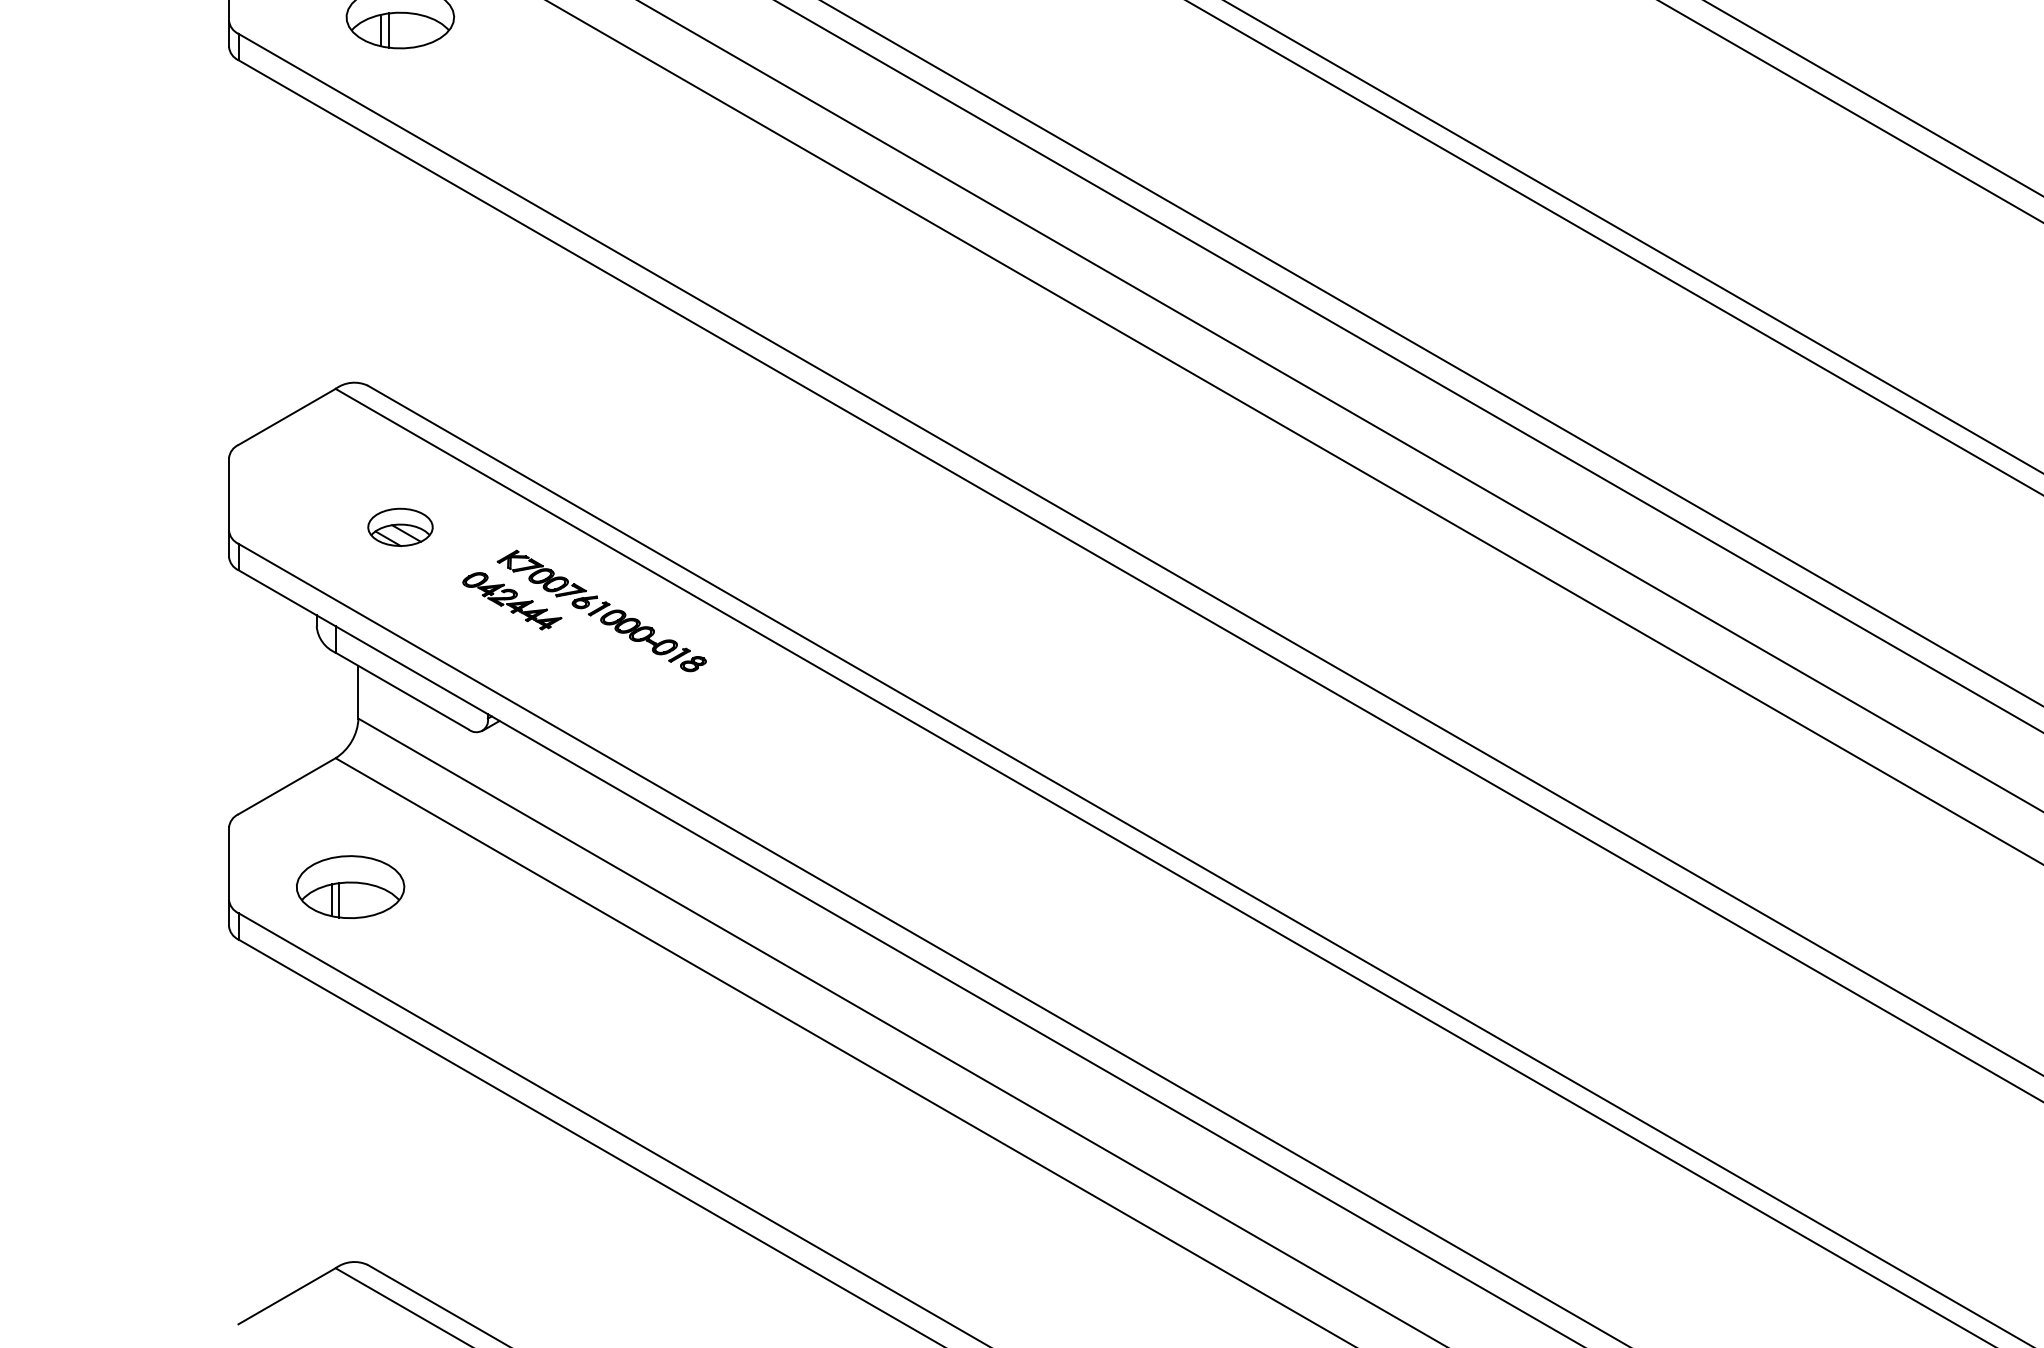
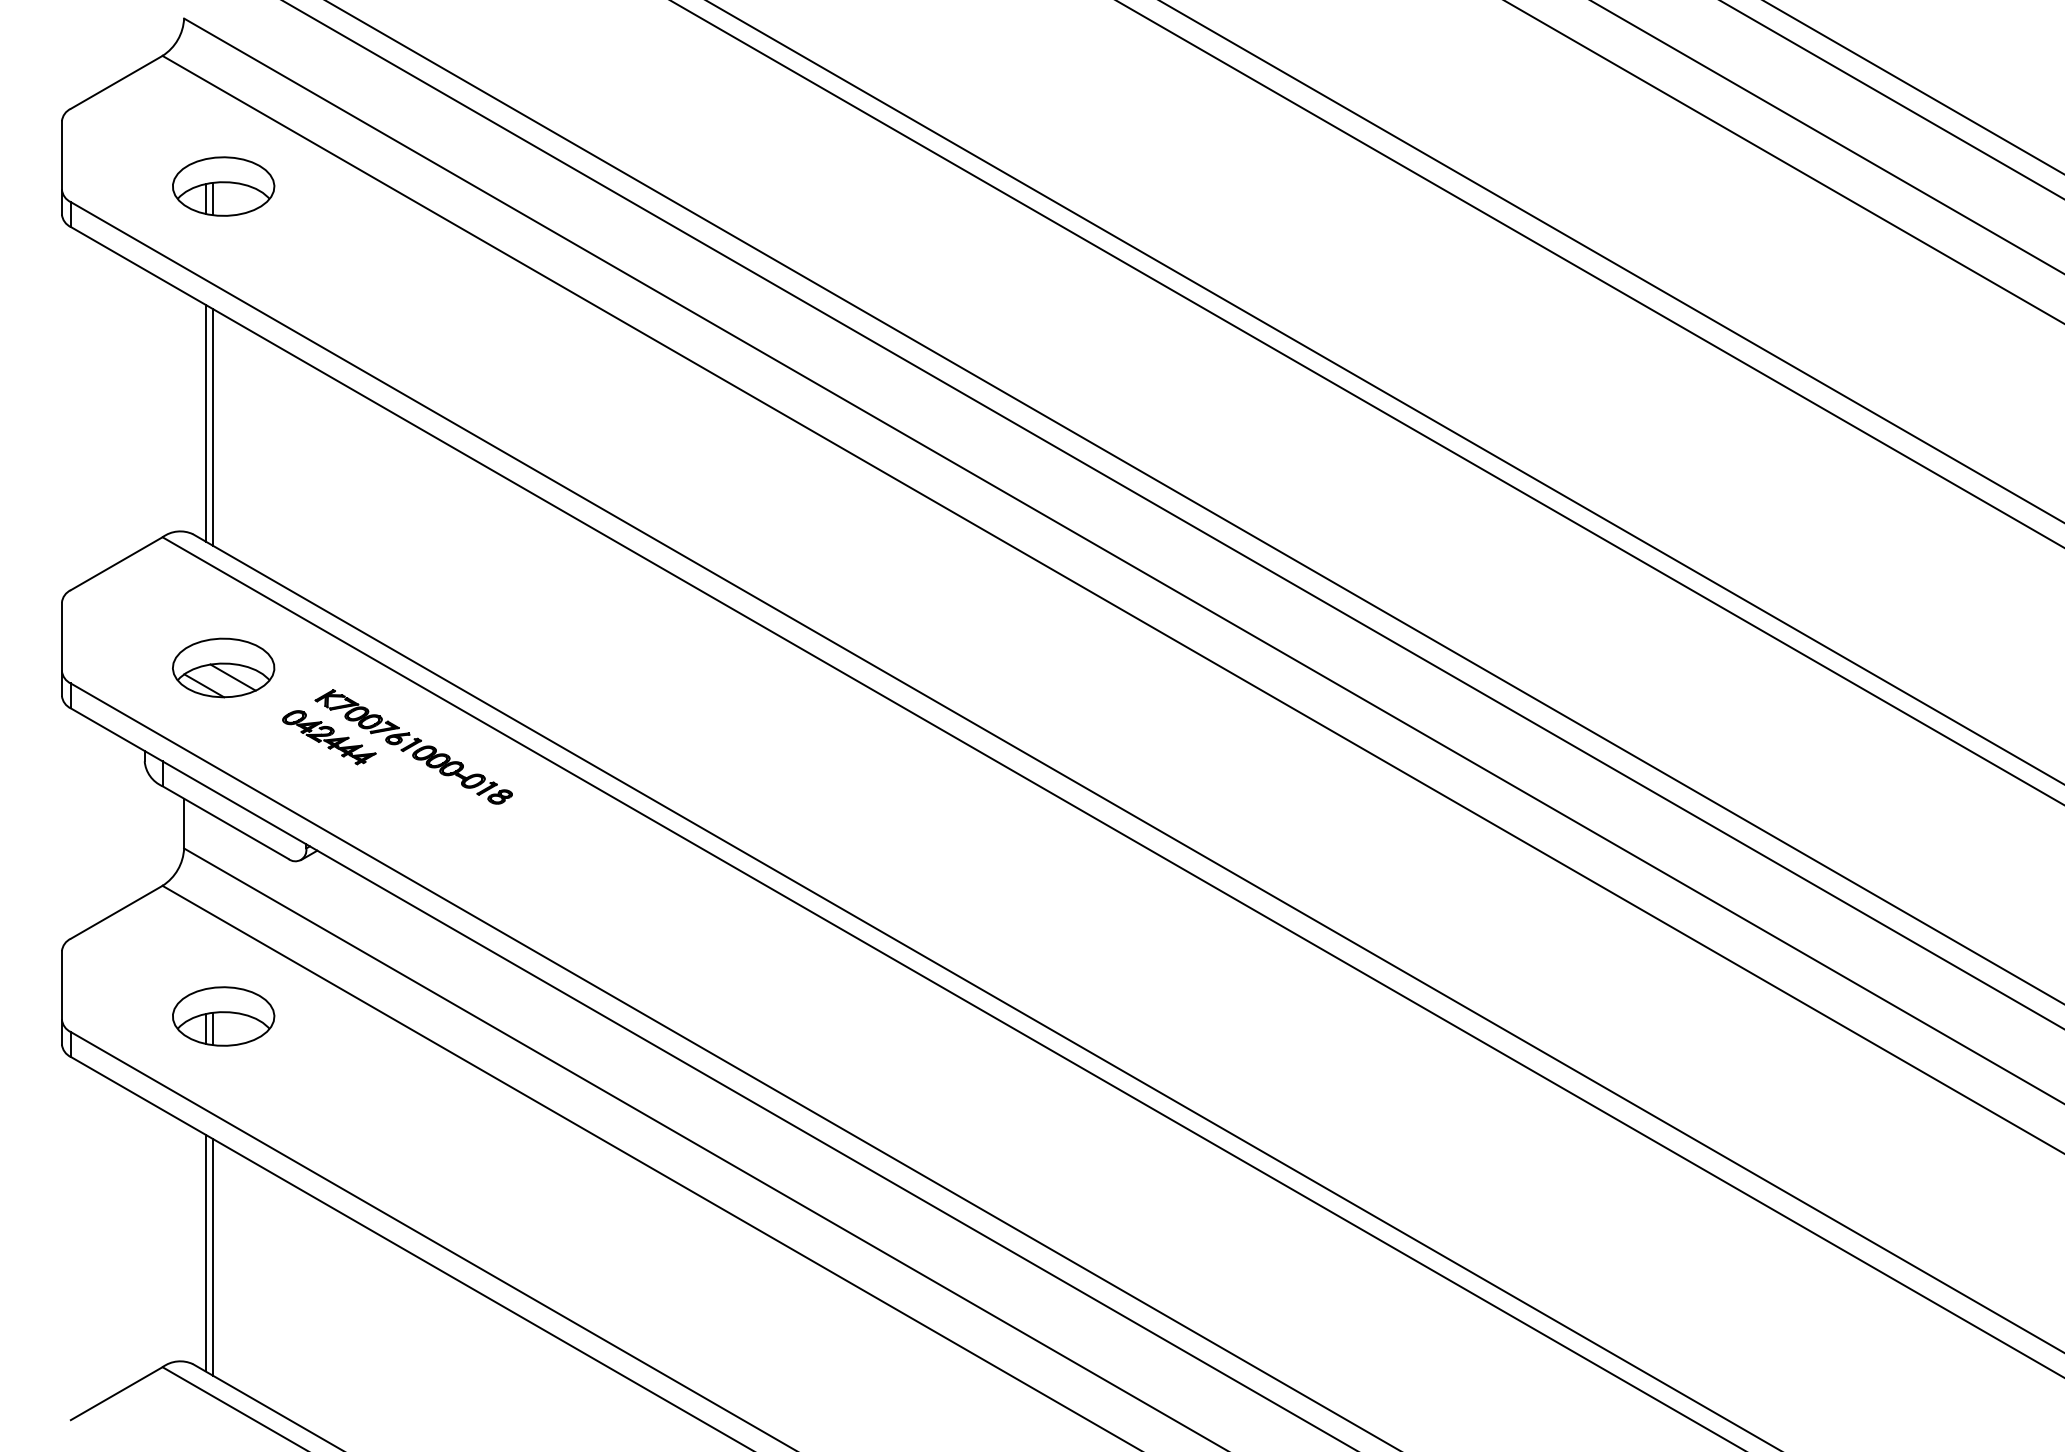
line: (381, 267) -> (205, 422), added
line: (388, 272) -> (212, 427), added
part: (400, 526) -> (223, 667), size x1.67
part: (350, 887) -> (223, 1016), moved
line: (381, 1146) -> (205, 1252), added
line: (388, 1150) -> (212, 1256), added

